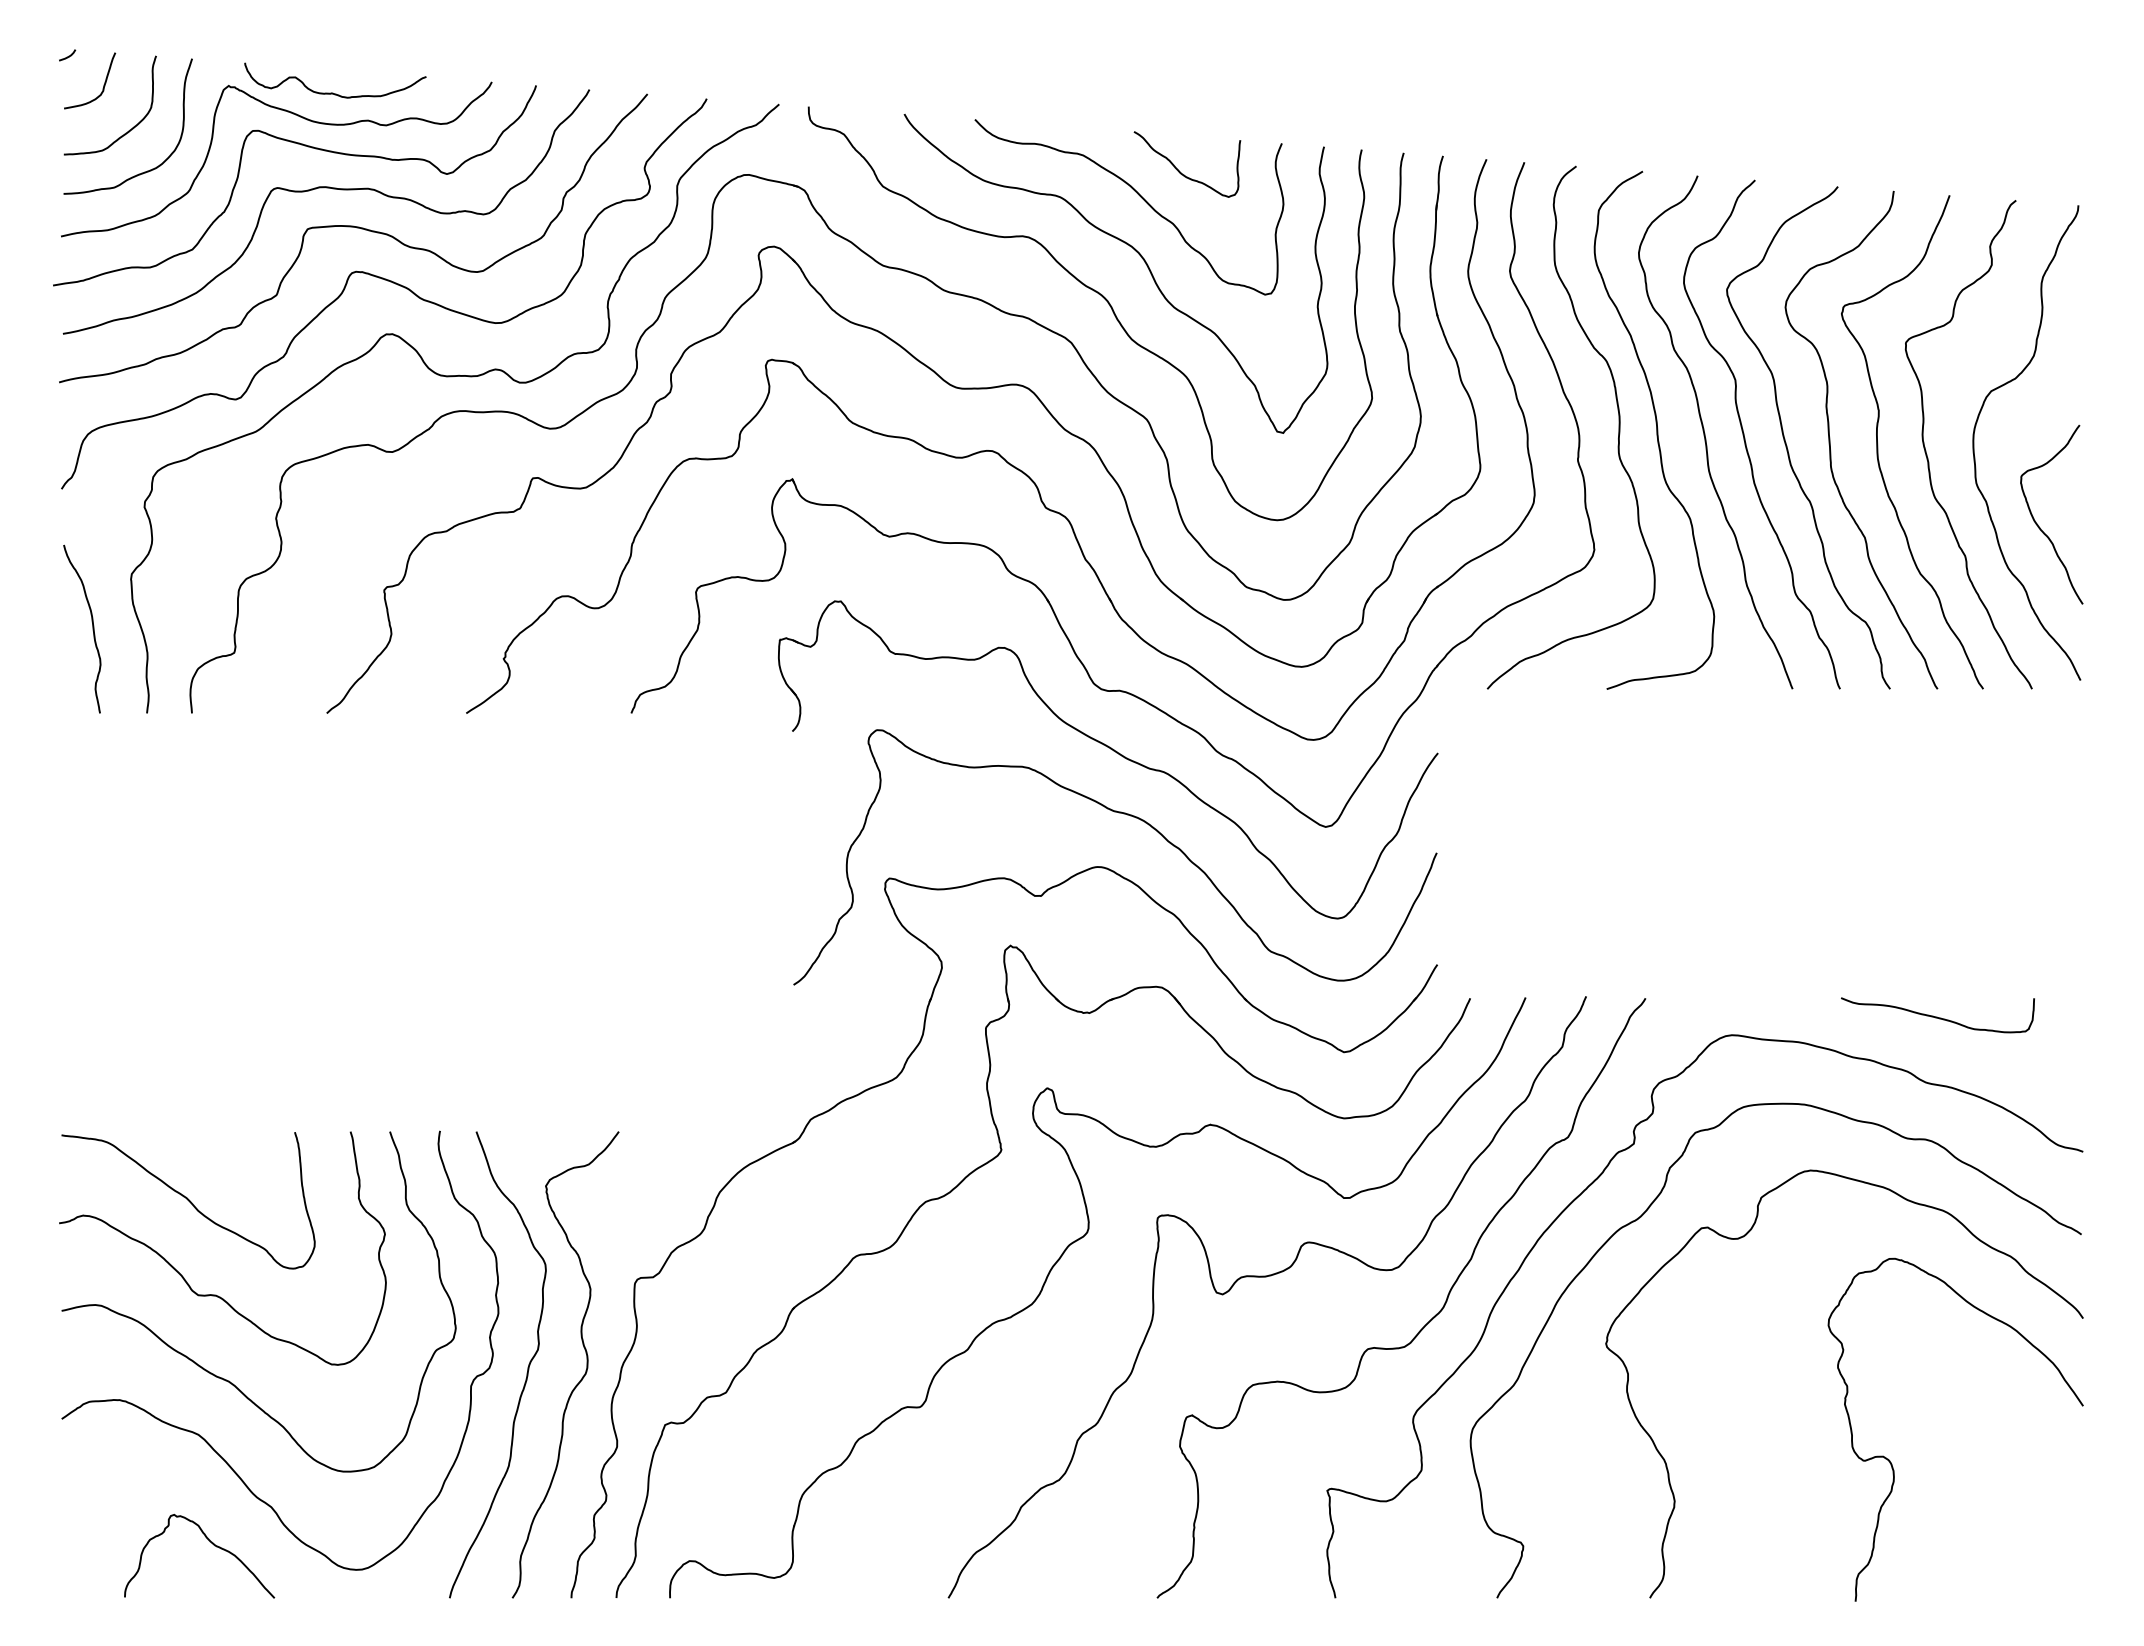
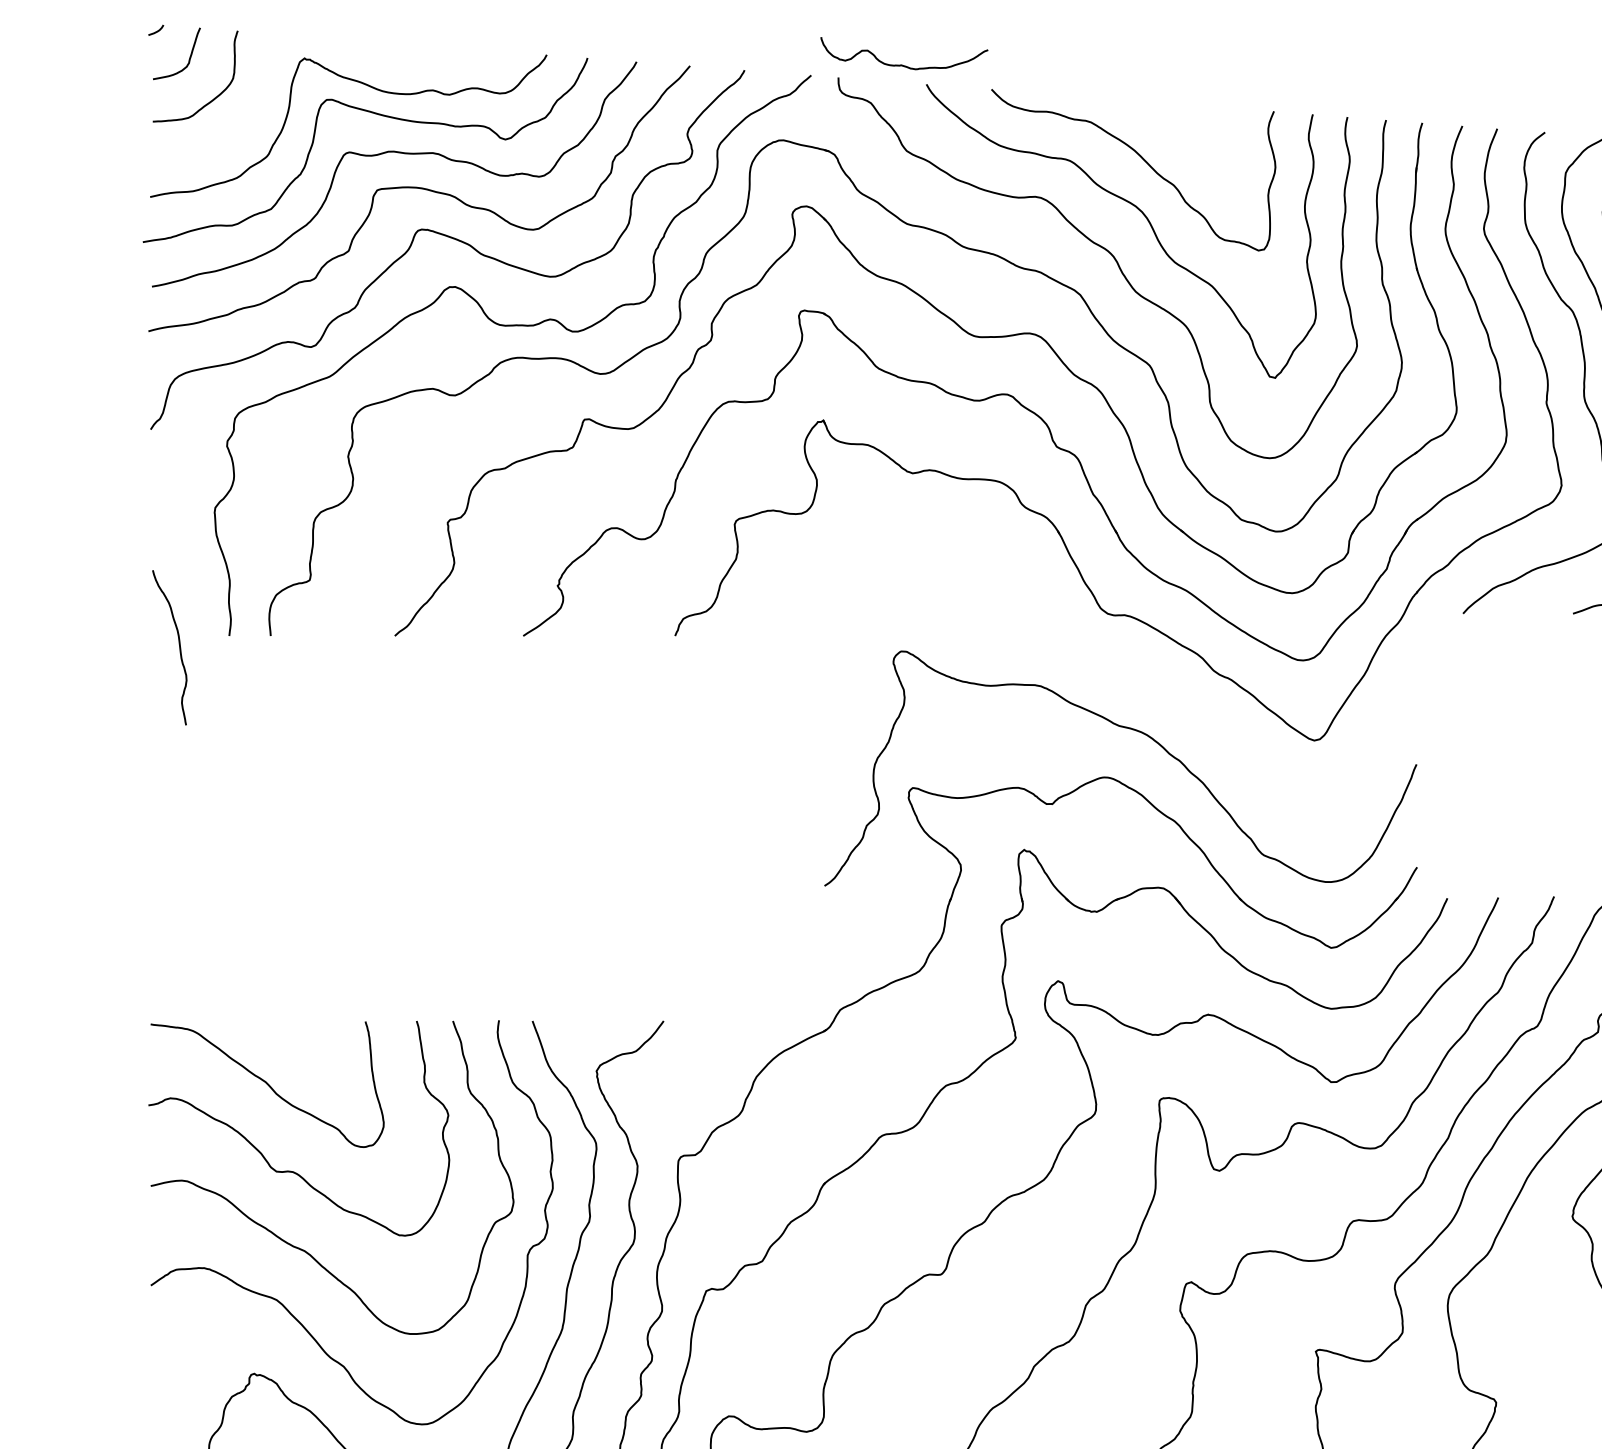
curve: (333, 92) -> (902, 64), moved
curve: (1180, 171) -> (1180, 137), removed
curve: (141, 172) -> (224, 138), removed
curve: (92, 628) -> (179, 647), moved
part: (1113, 751) -> (1118, 671), removed

